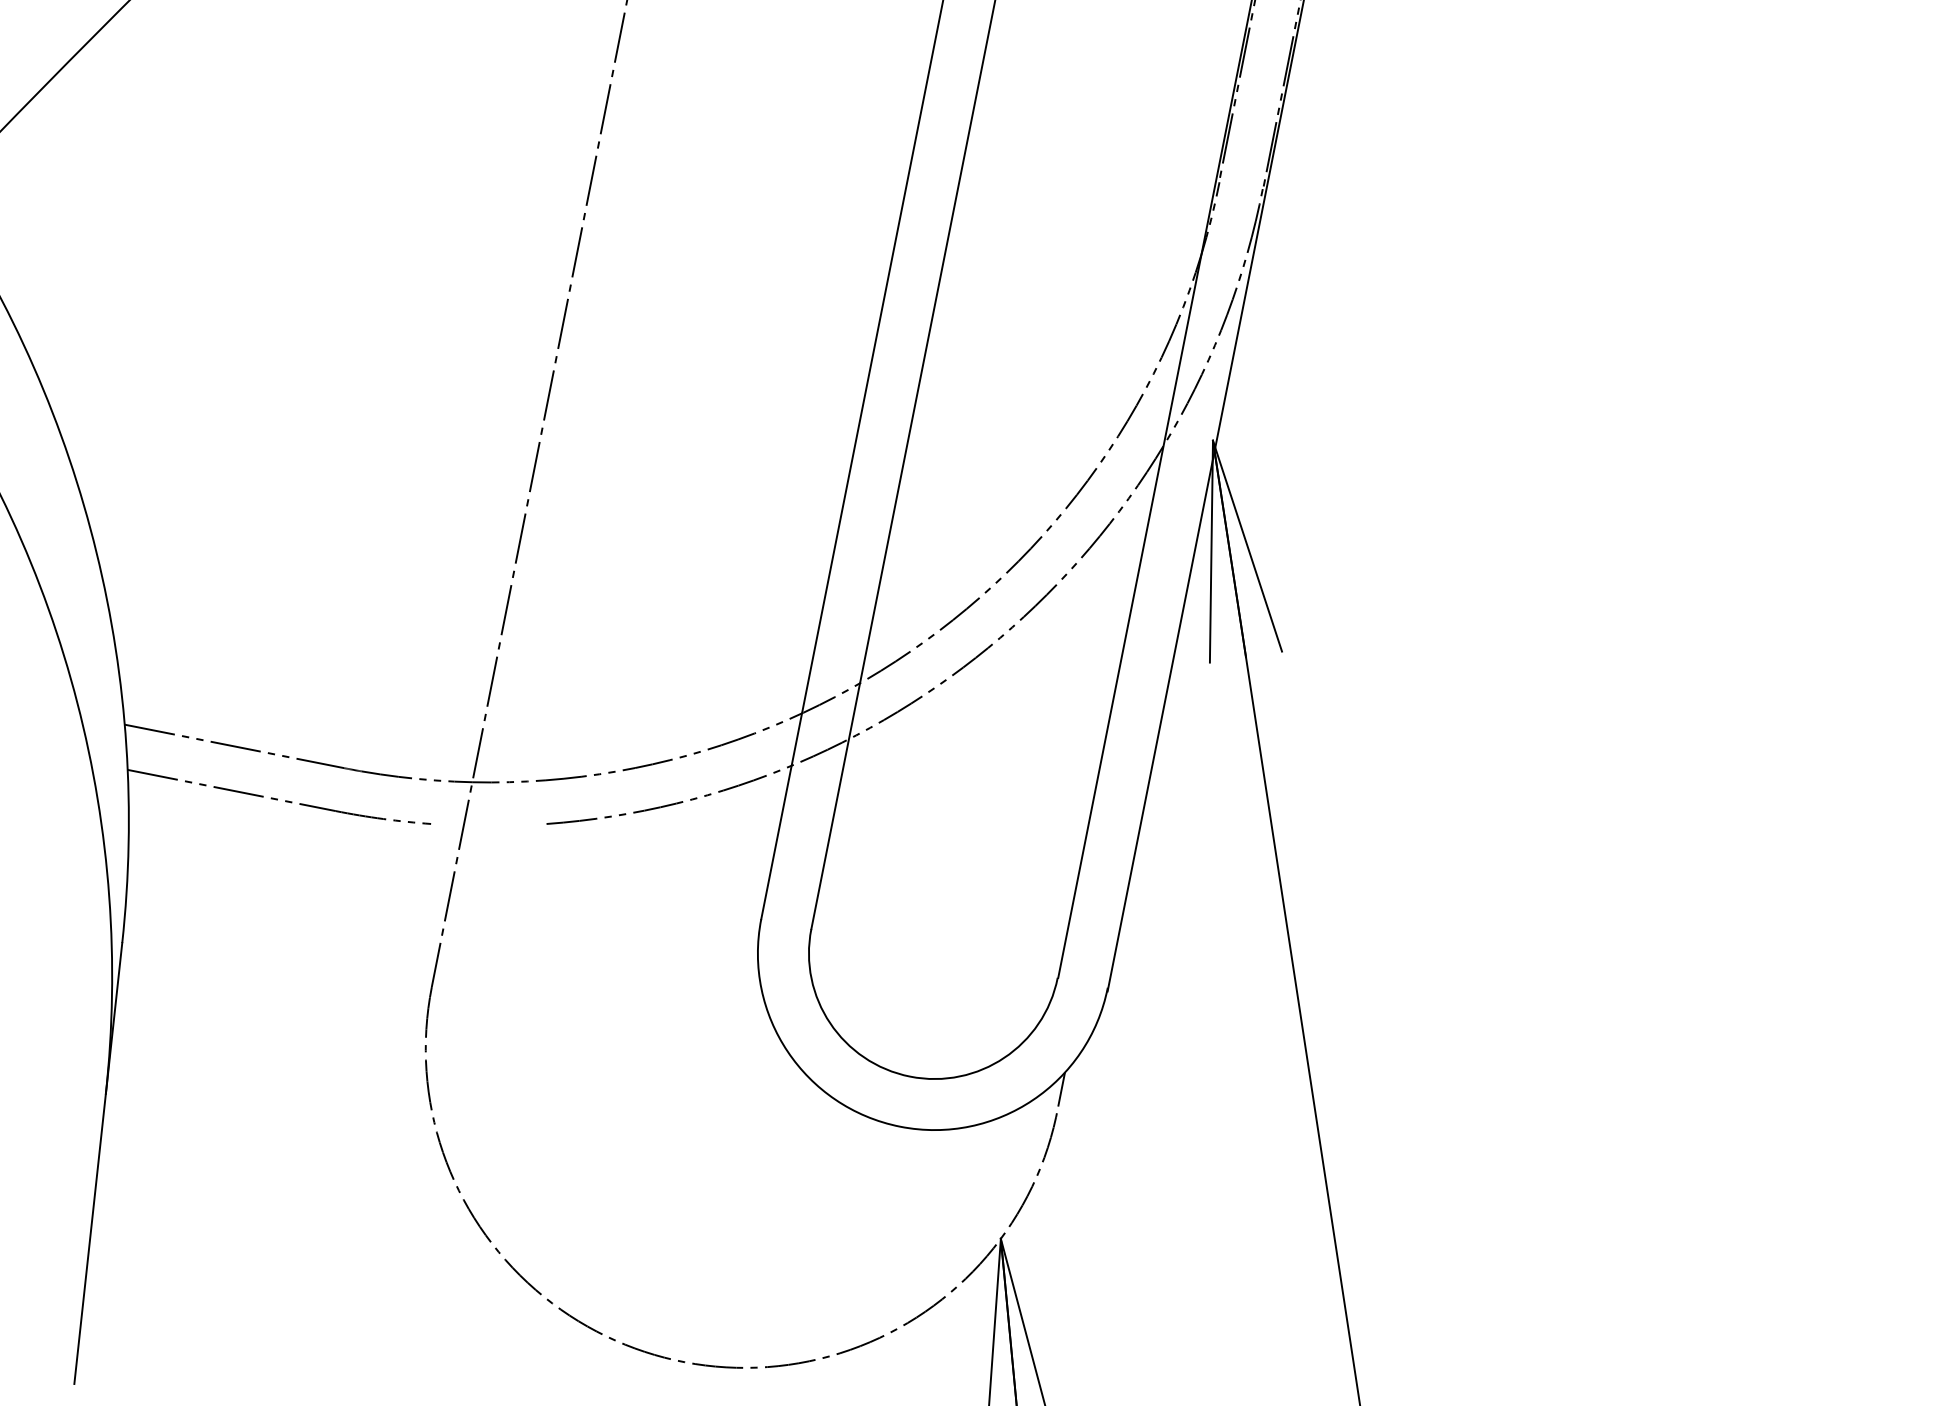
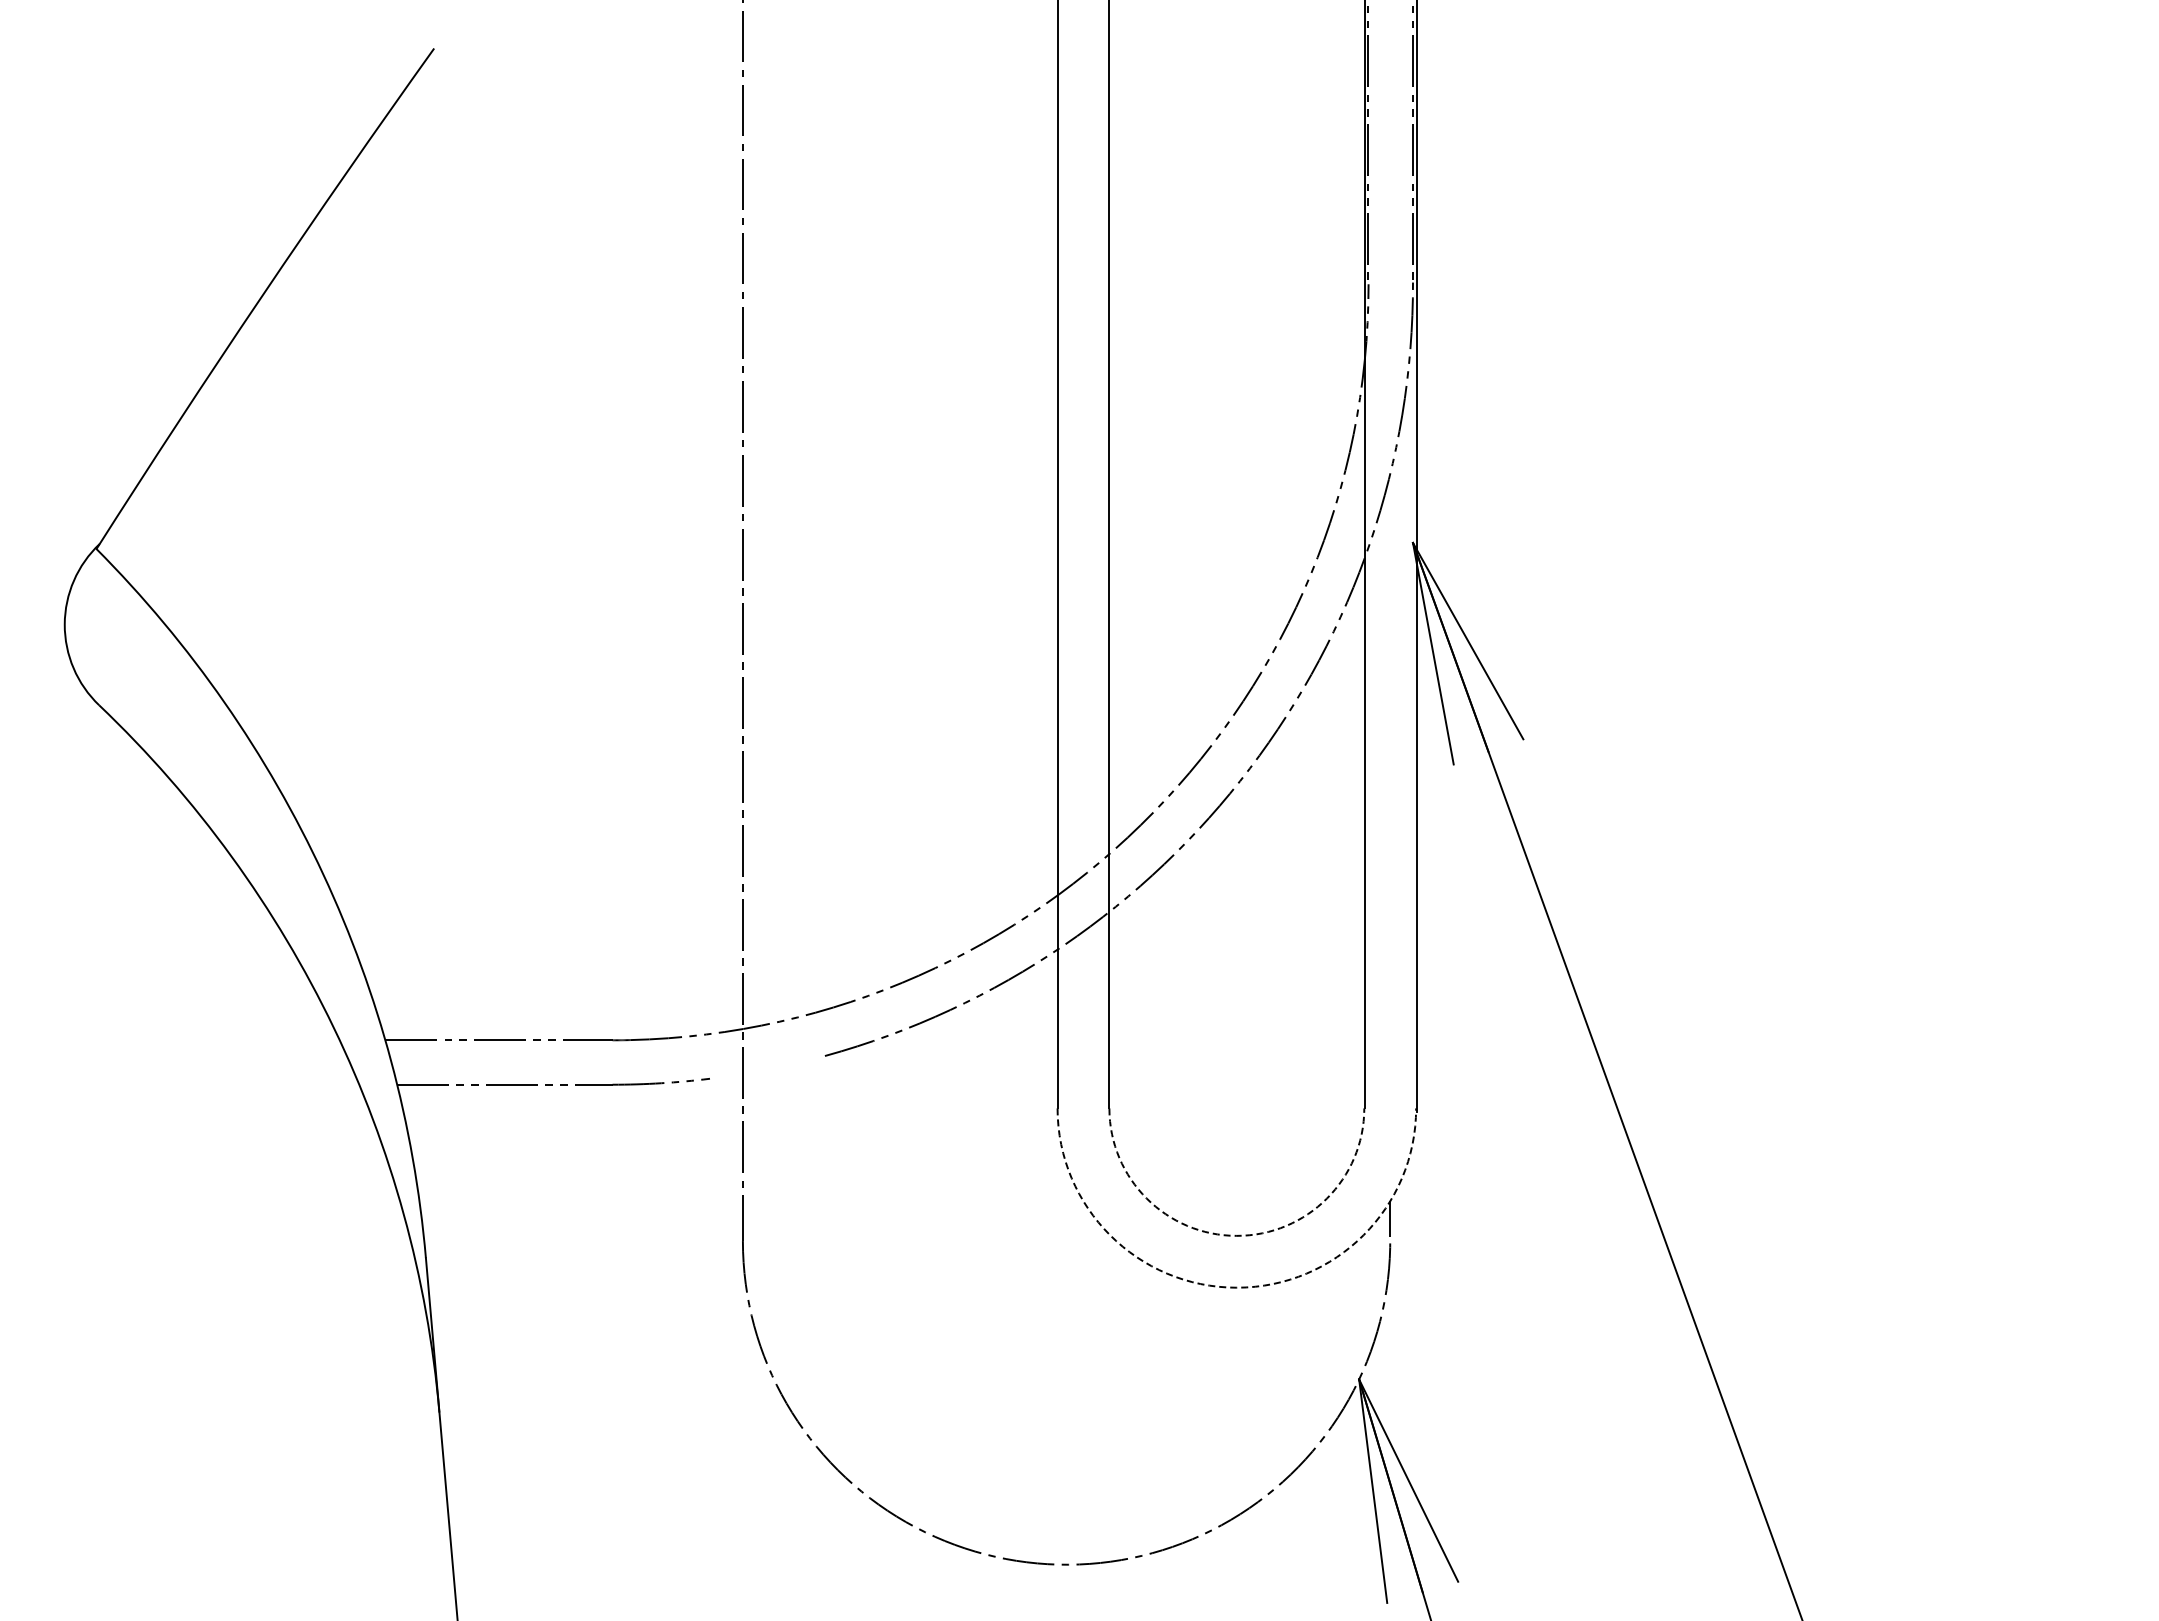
arc: (909, 1076) -> (1236, 1235), solid -> dashed
arc: (899, 1126) -> (1236, 1287), solid -> dashed

